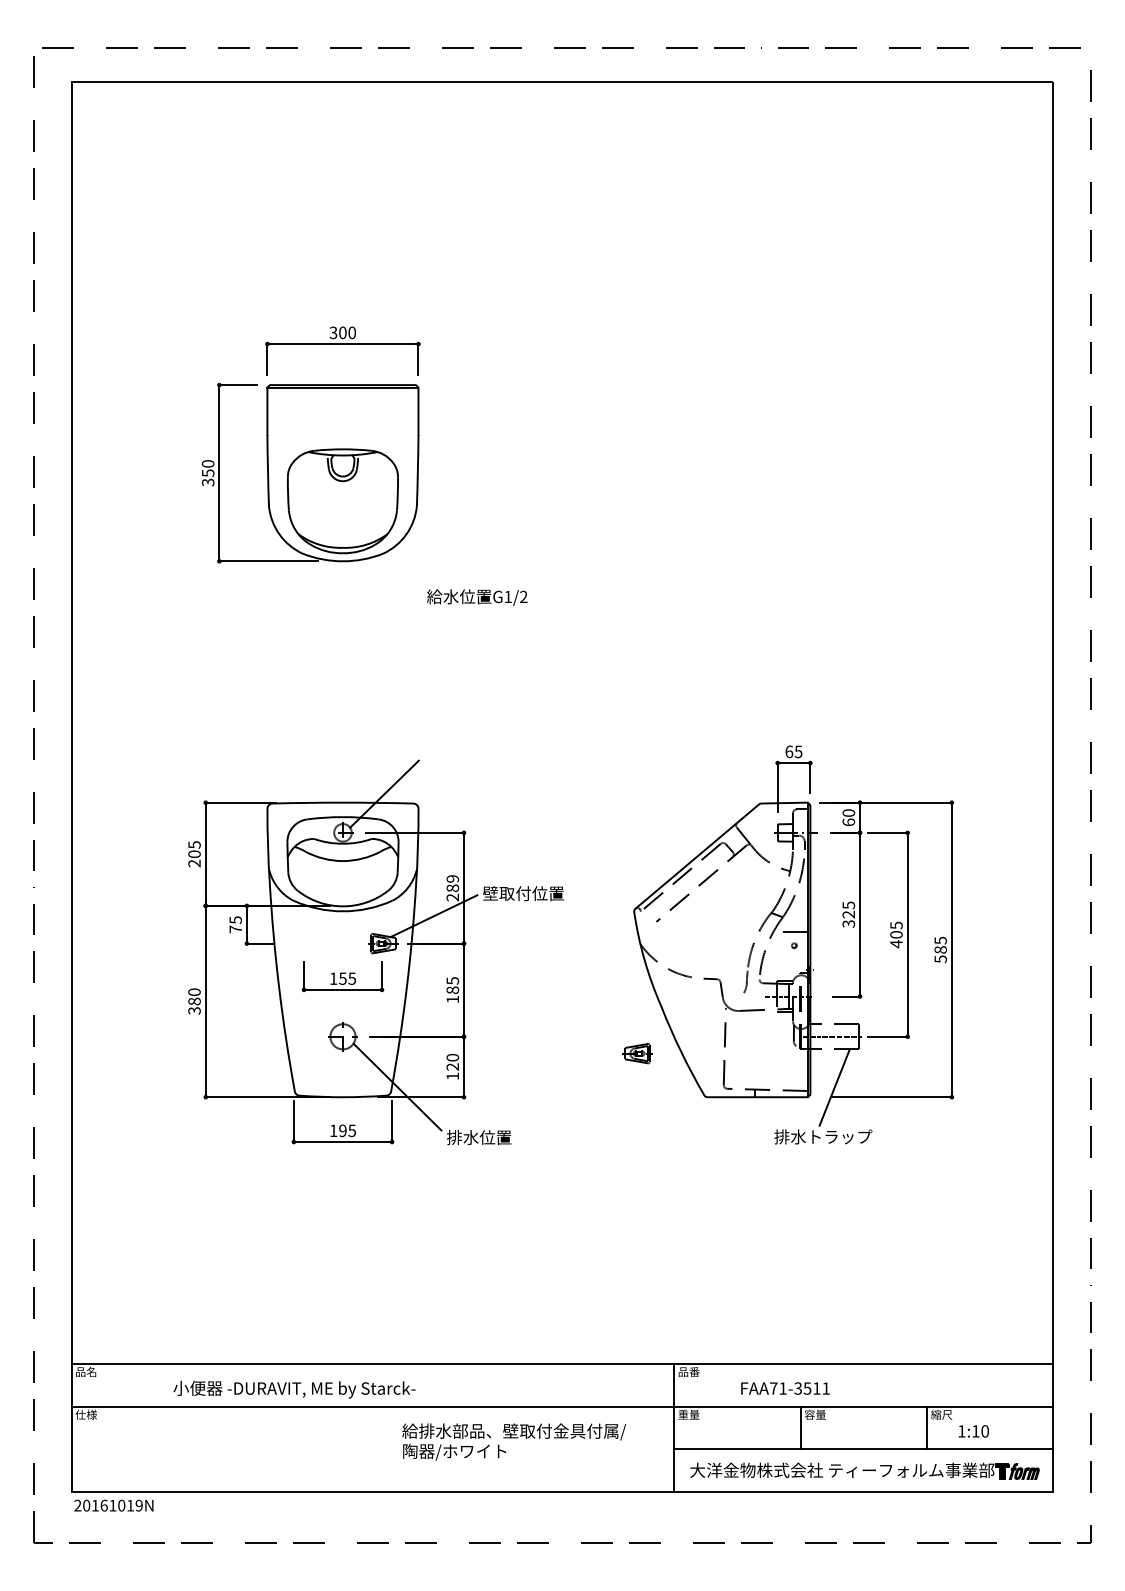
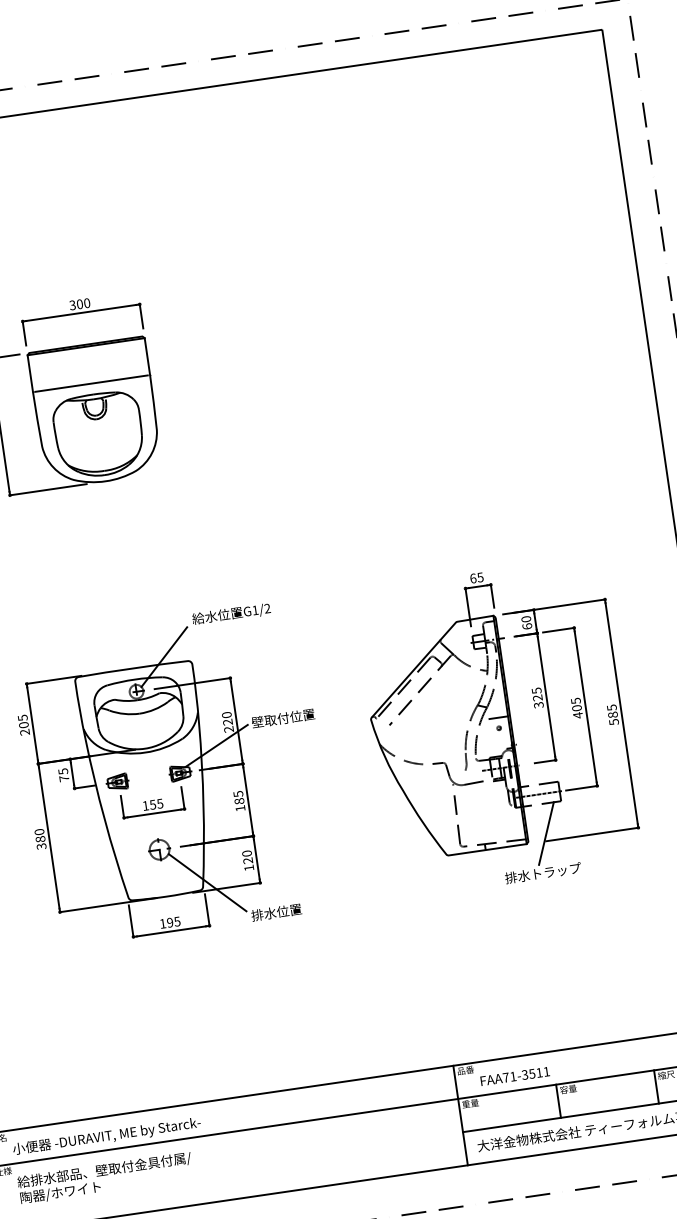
line: (342, 435) -> (91, 383), added
text: (477, 597) -> (231, 614), moved
text: (452, 883) -> (227, 718), 289 -> 220
part: (637, 1053) -> (117, 782), moved
text: (785, 1388) -> (515, 1076), moved
text: (294, 1389) -> (106, 1136), moved
text: (514, 1441) -> (105, 1177), moved

